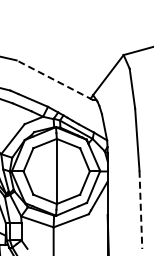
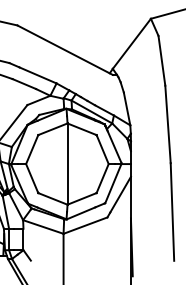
line: (54, 80) -> (64, 50), dashed -> solid
line: (140, 210) -> (171, 212), dashed -> solid

